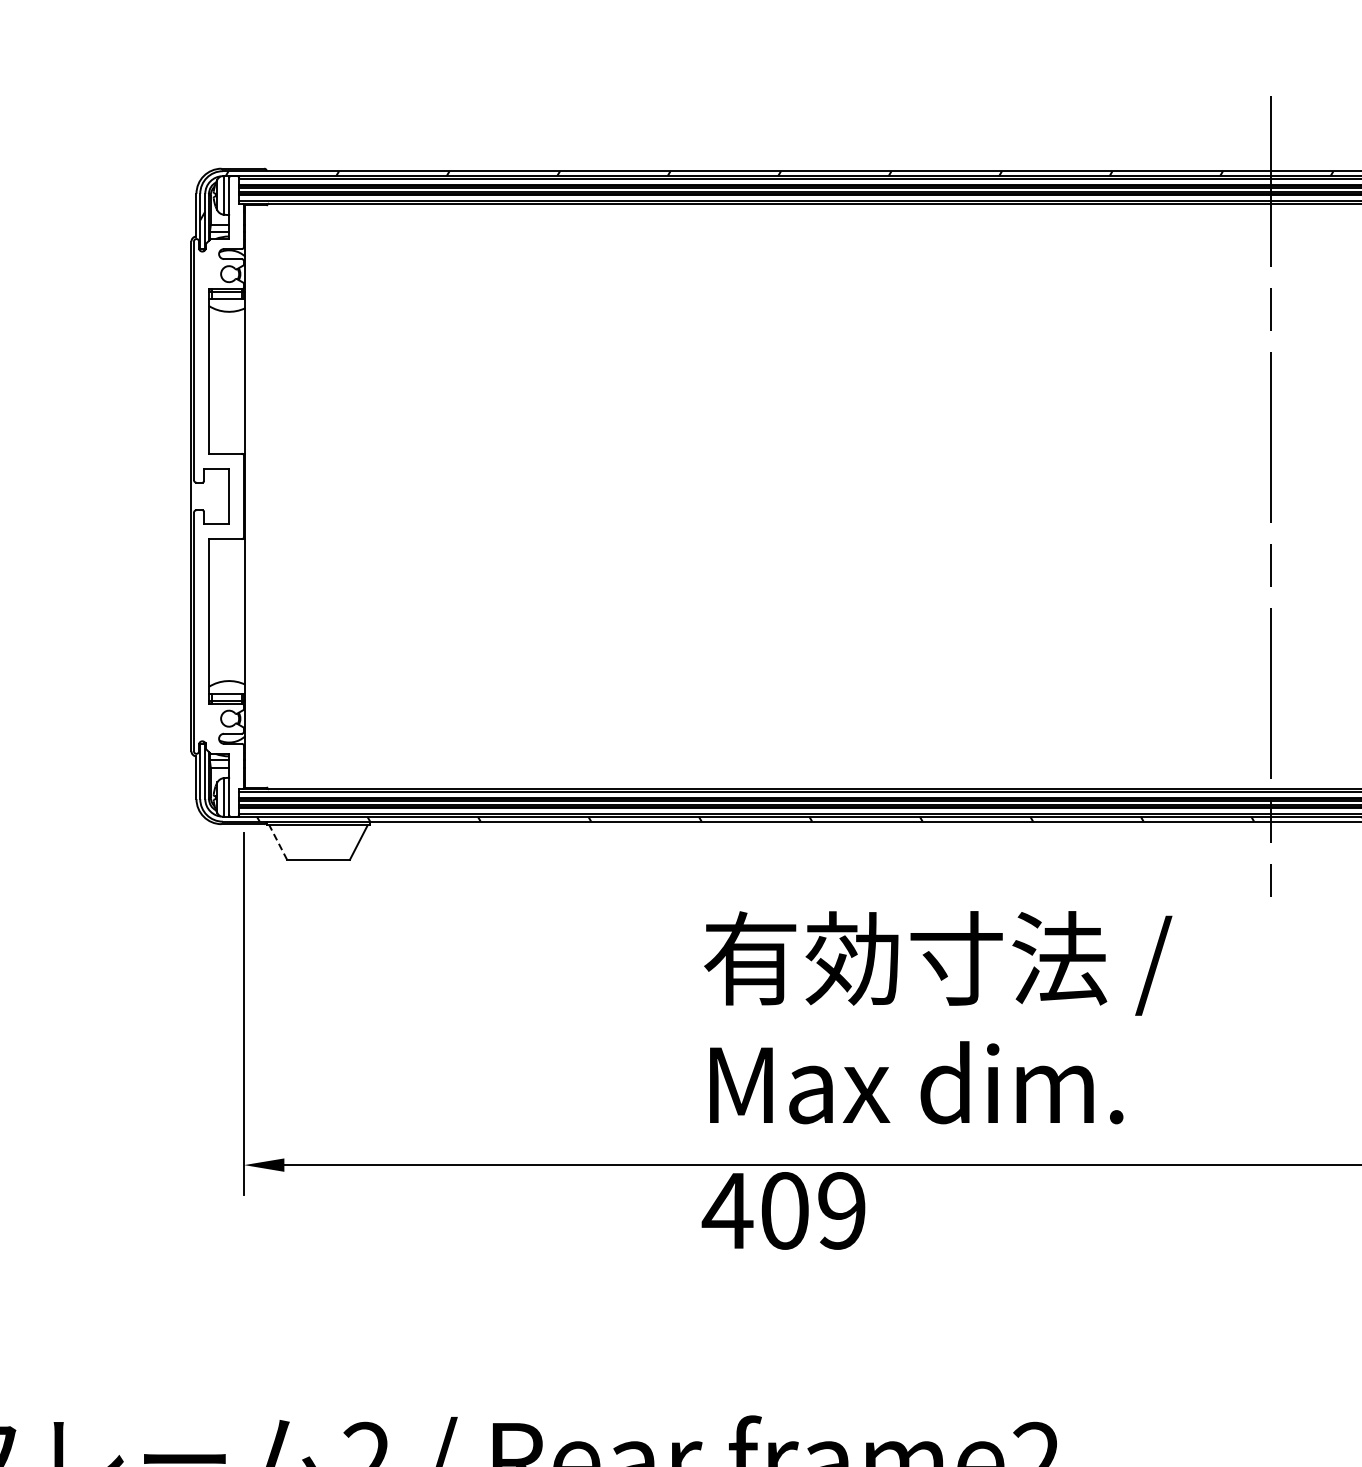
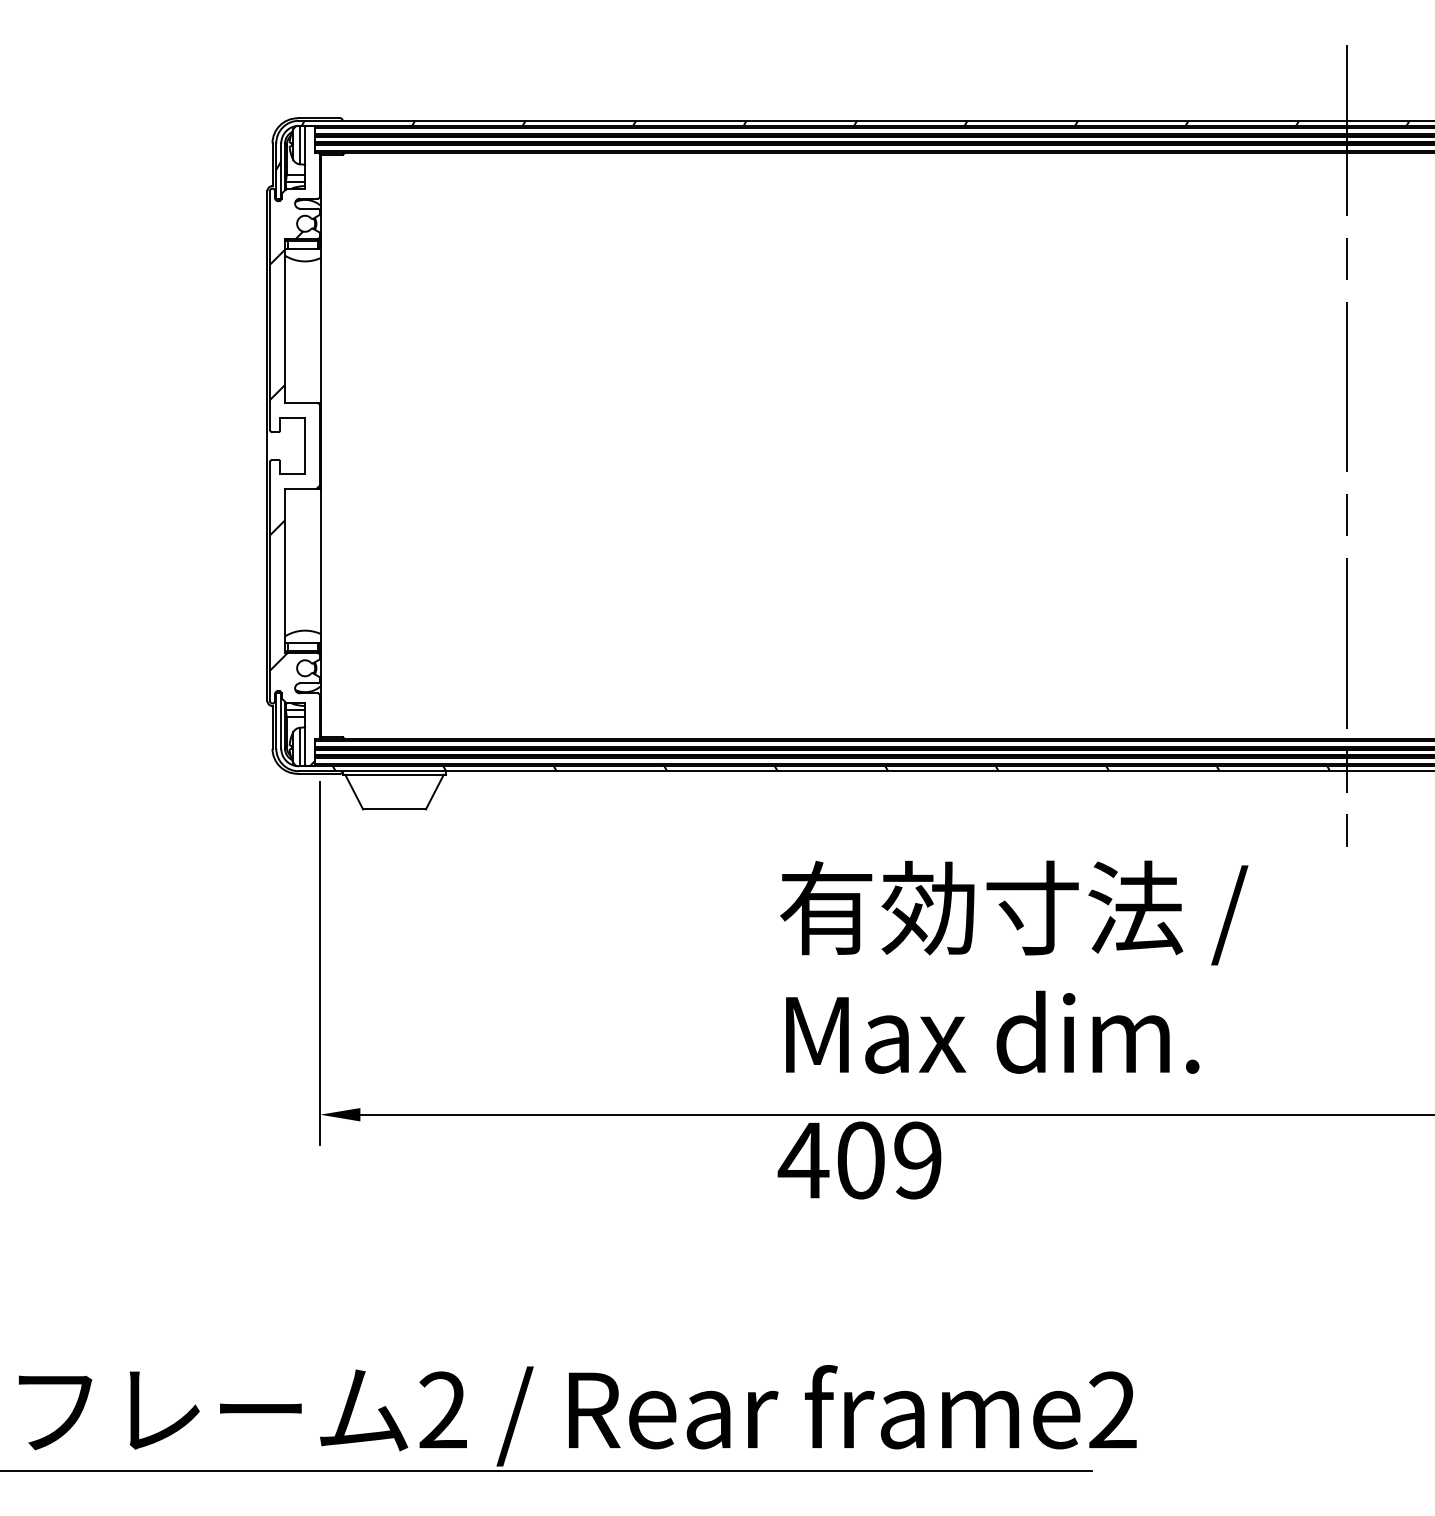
hatch: (218, 544) -> (294, 494), added
line: (278, 841) -> (354, 791), dashed -> solid

